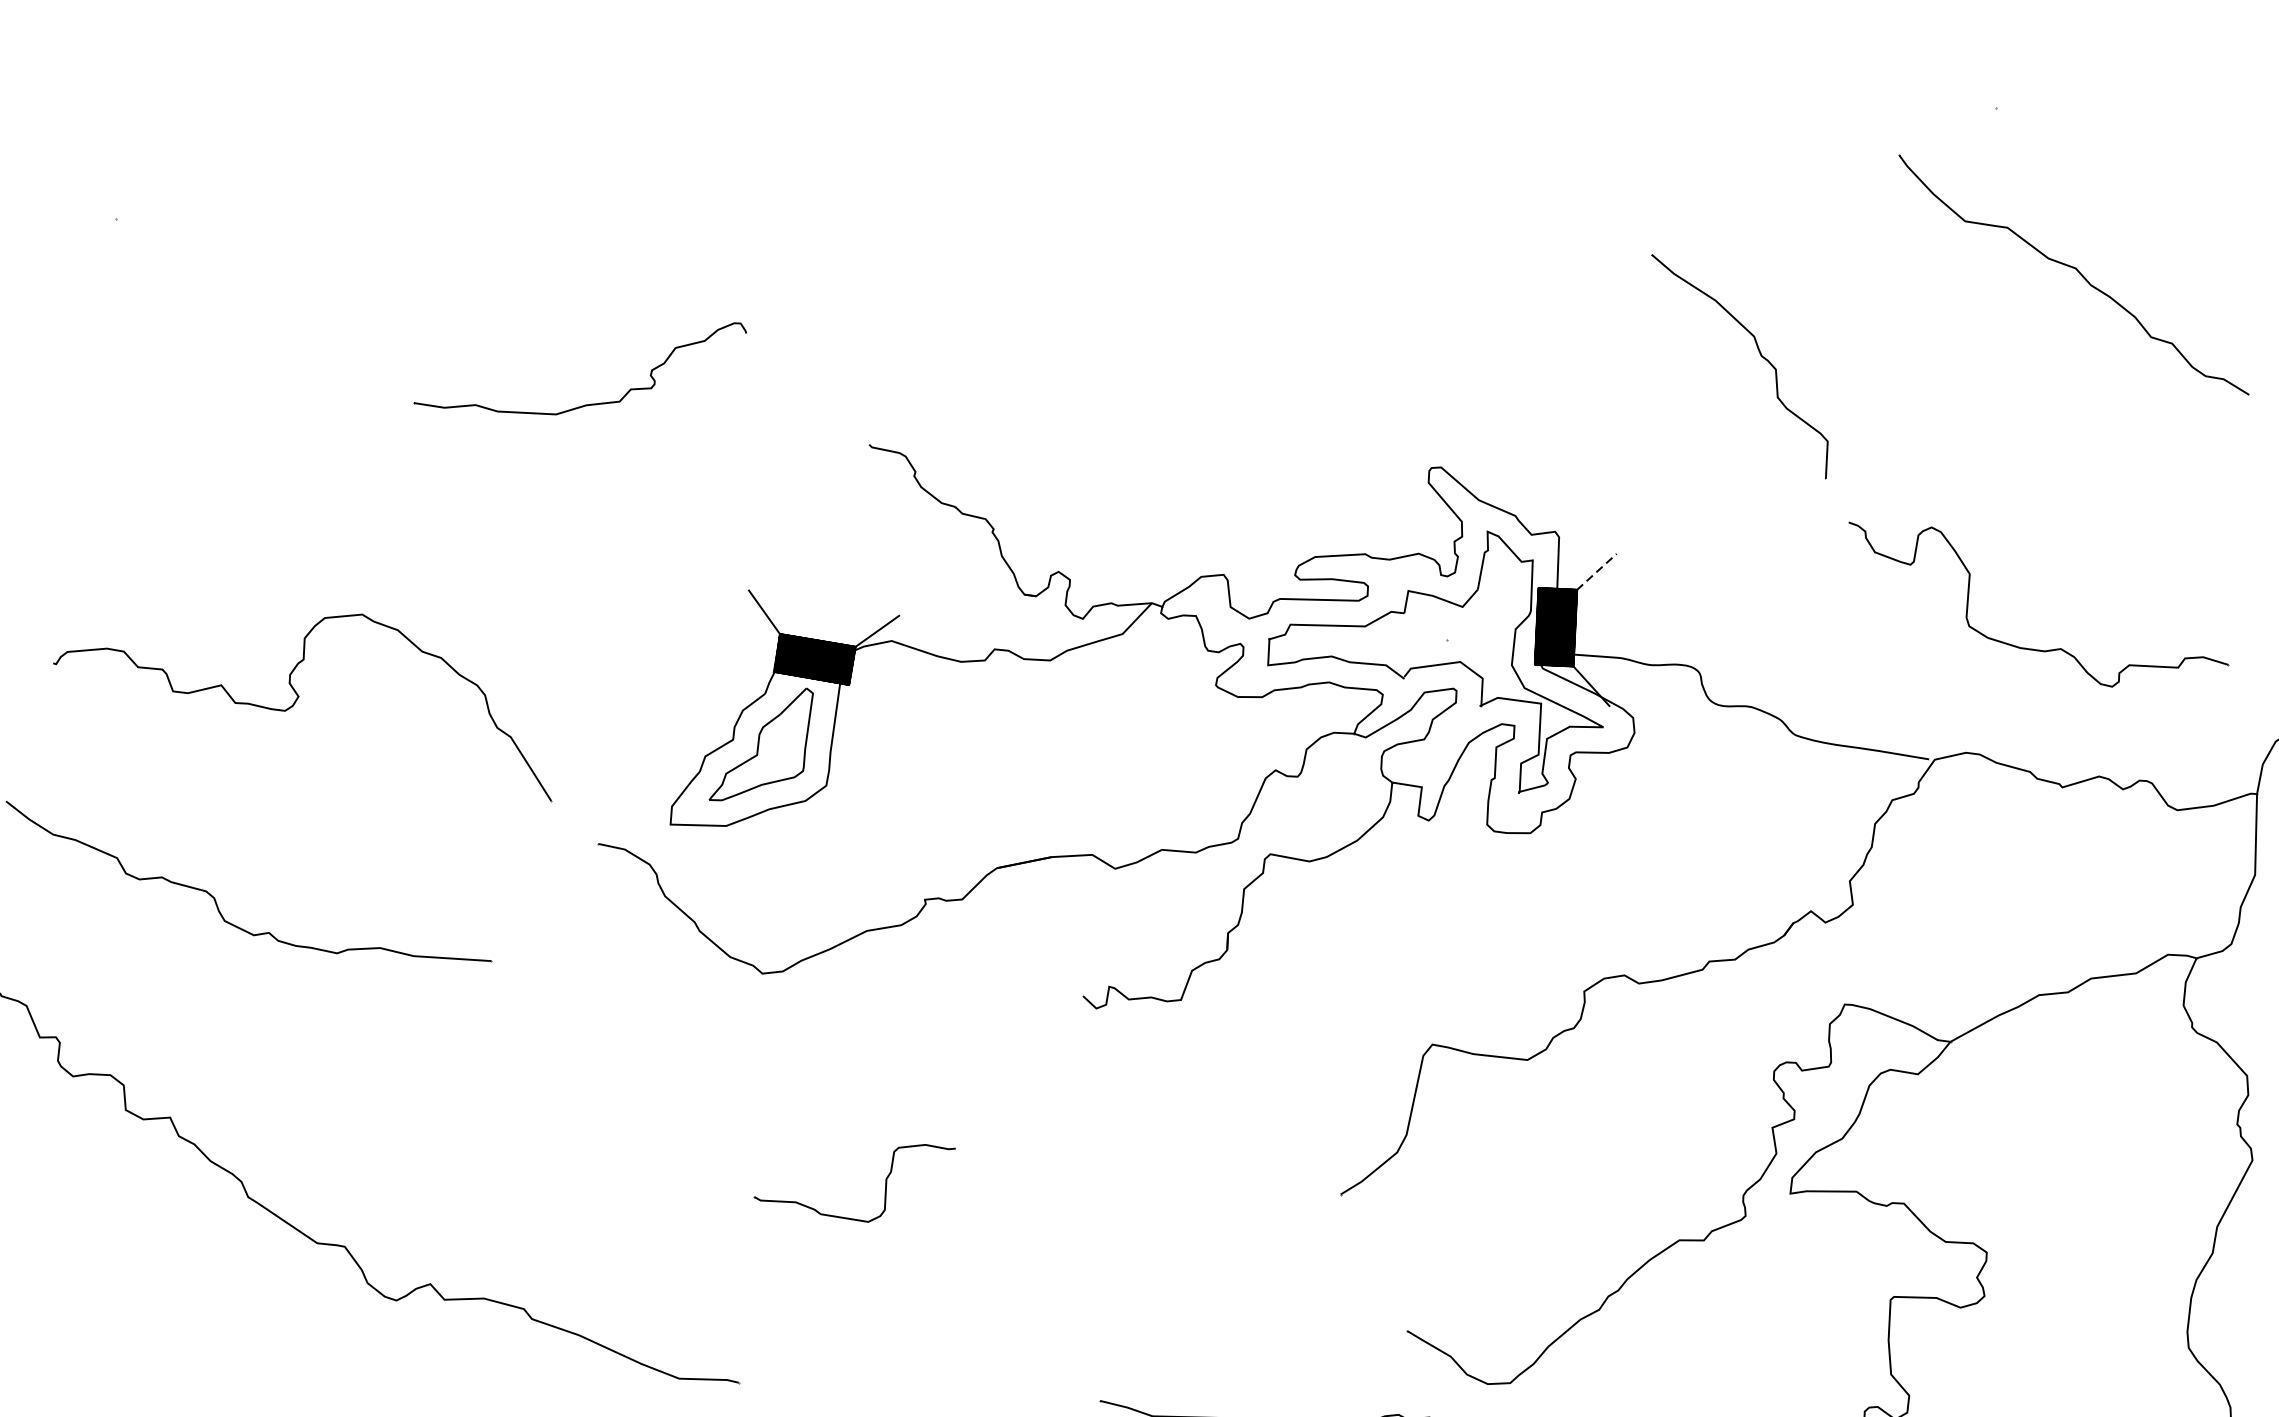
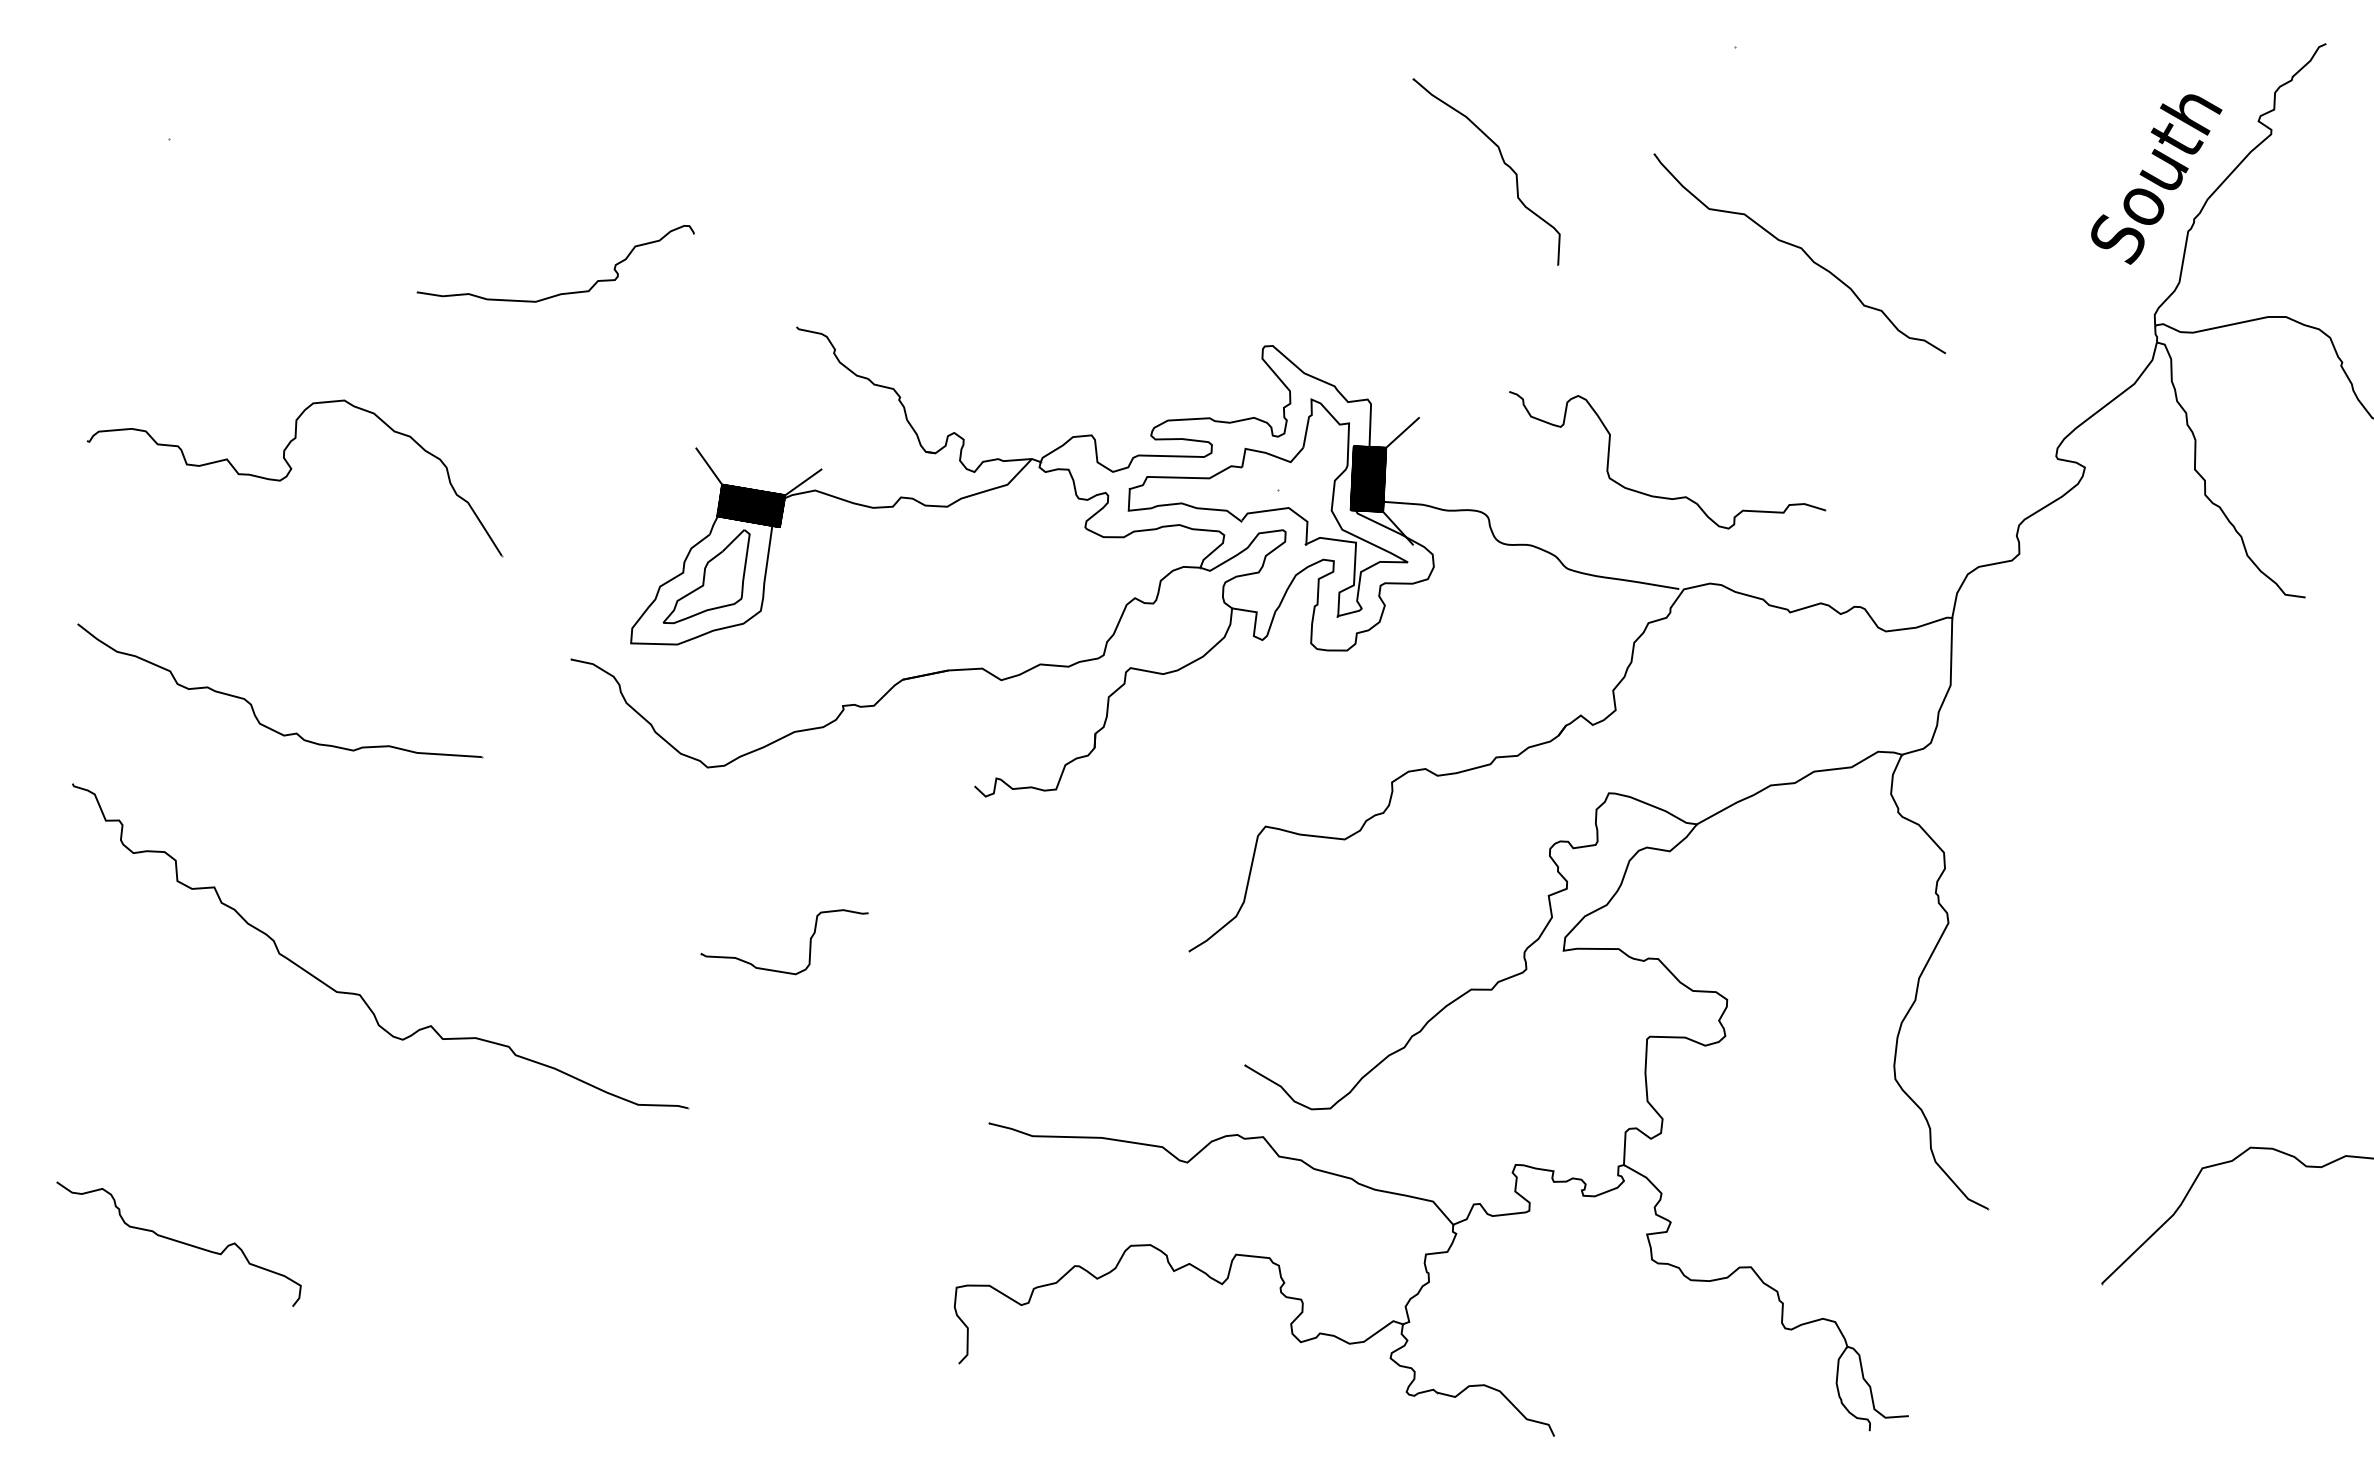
part: (2073, 274) -> (1799, 253), moved
part: (1760, 356) -> (1503, 163), moved
line: (1596, 571) -> (1402, 432), dashed -> solid
part: (2032, 648) -> (1662, 496), moved
part: (295, 704) -> (288, 475), moved

